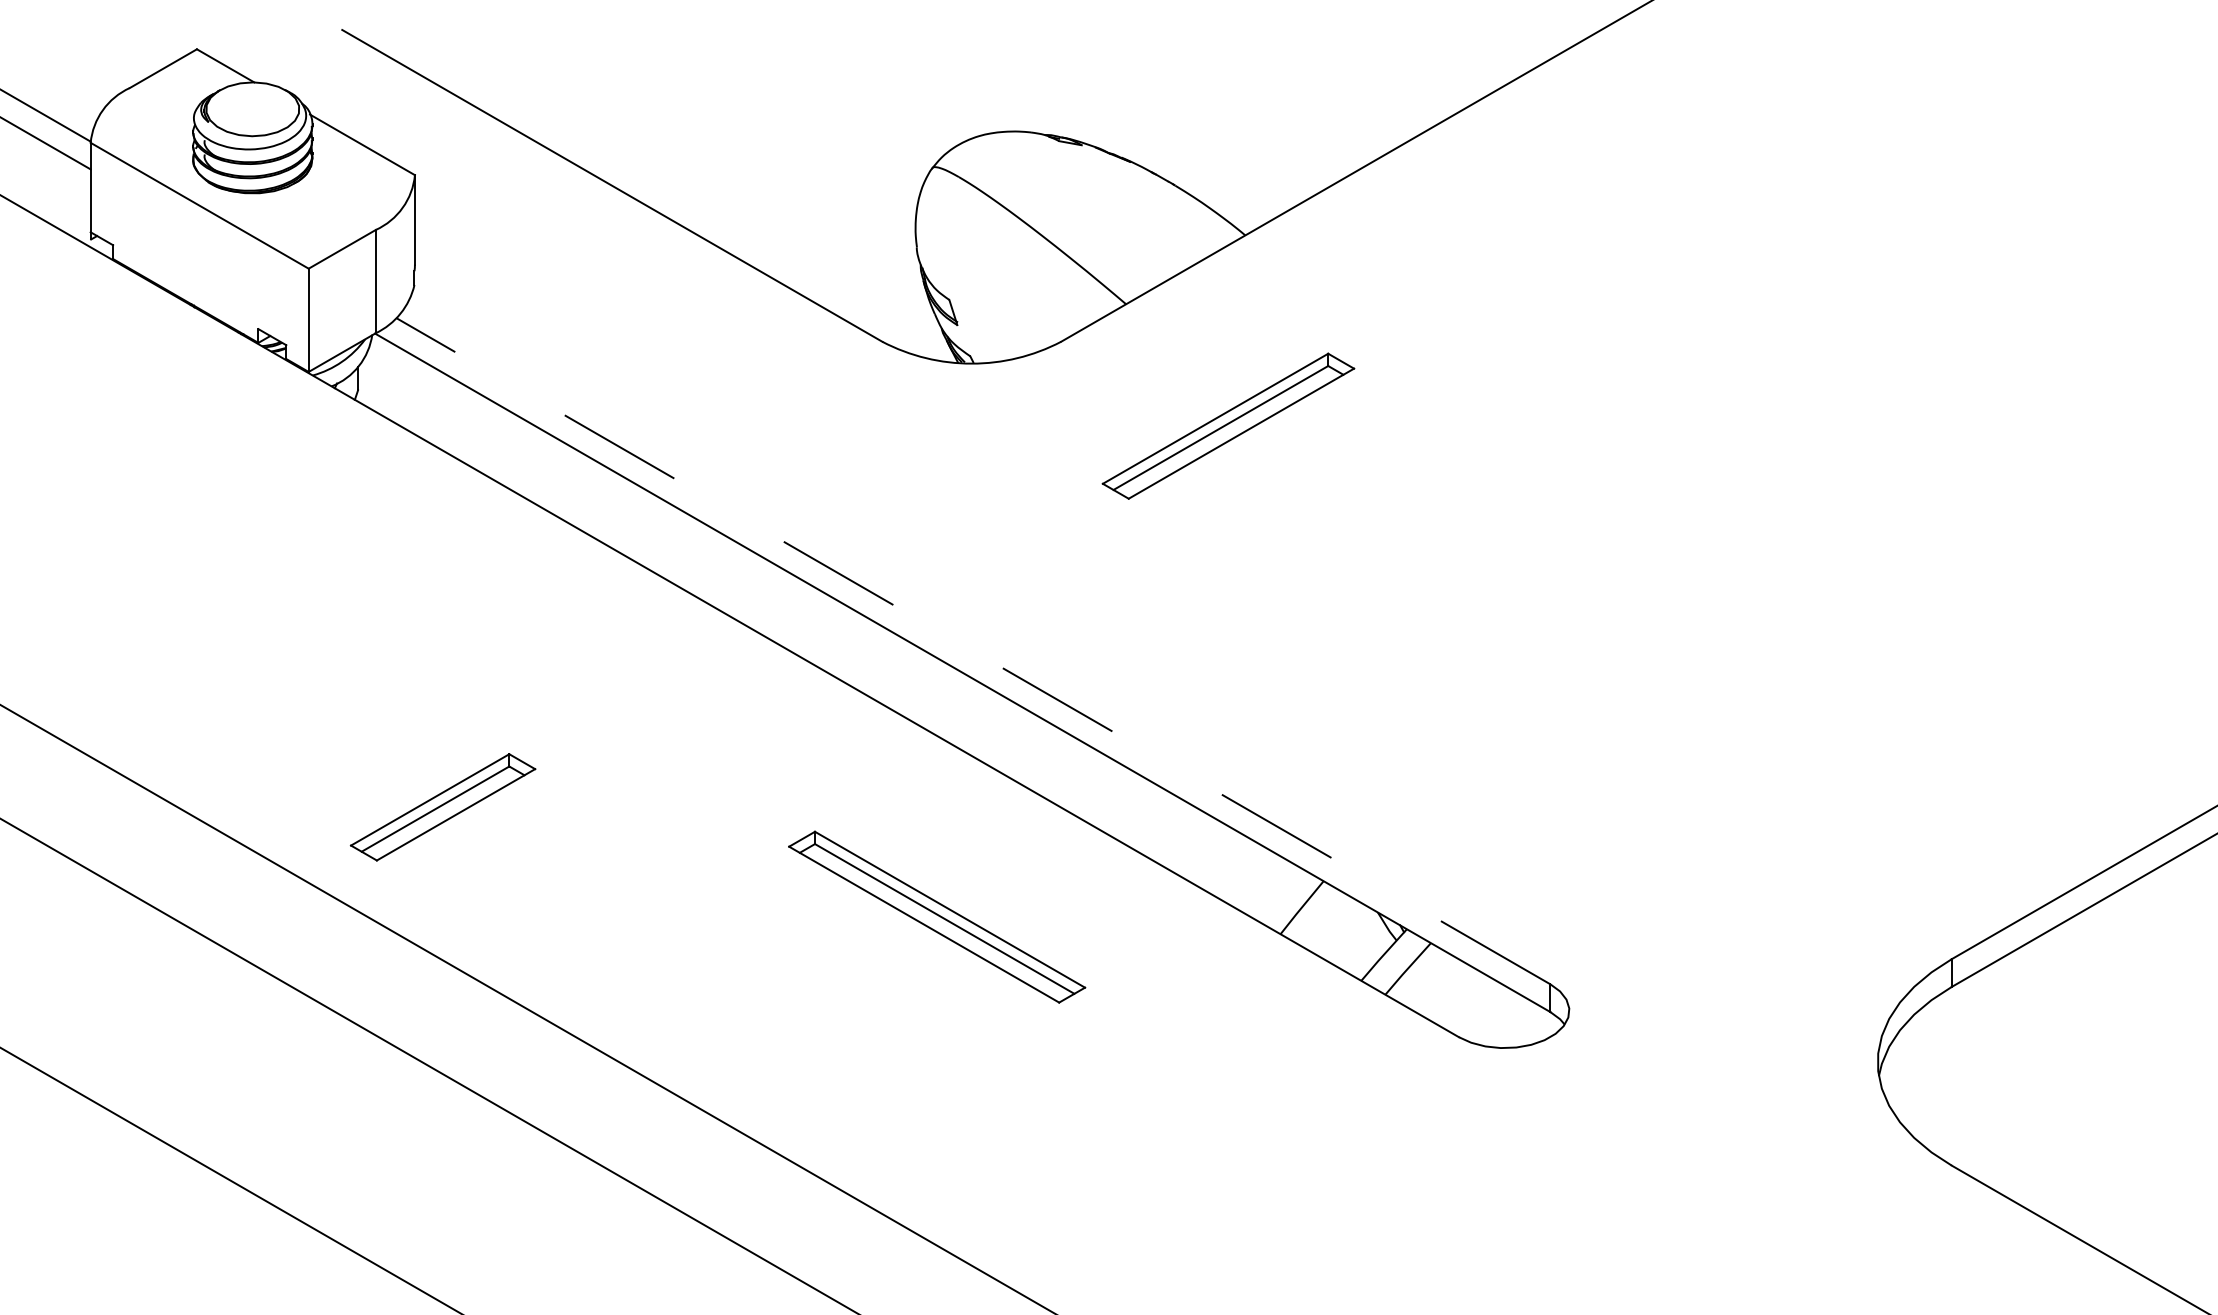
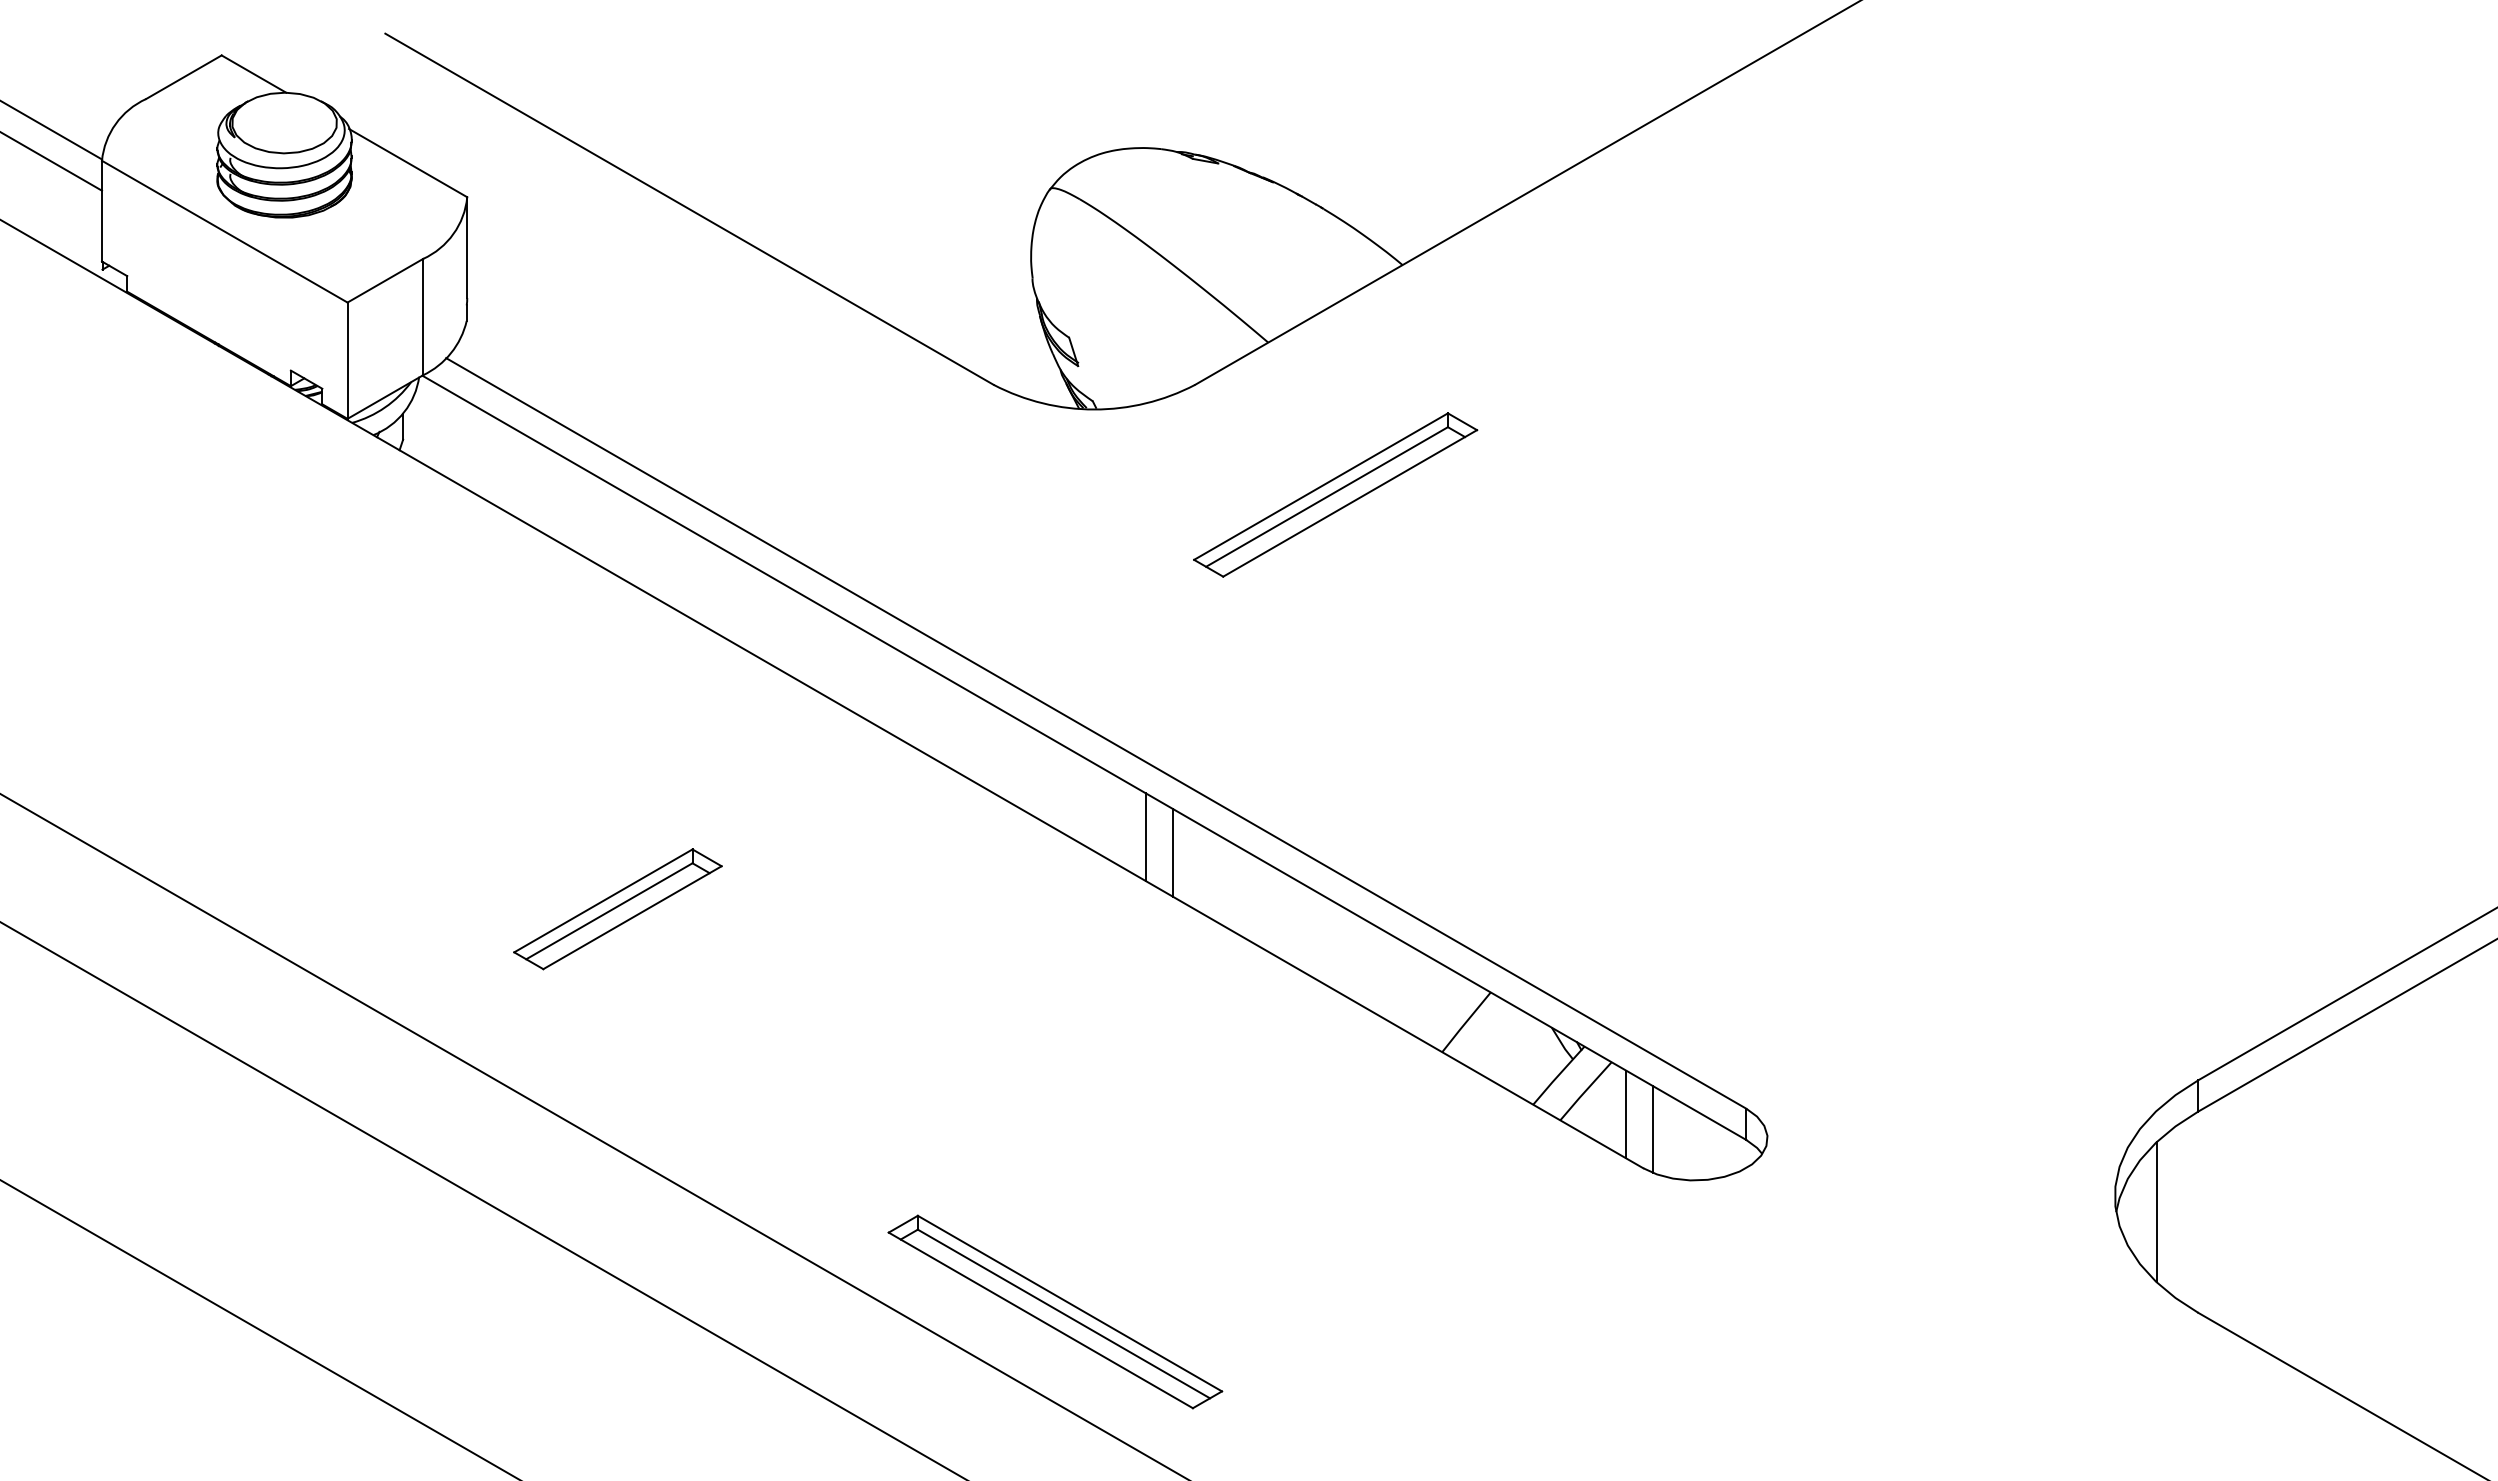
part: (1228, 425) -> (1335, 494), moved
line: (973, 651) -> (1096, 733), dashed -> solid
line: (1017, 743) -> (1145, 837), added
line: (1041, 756) -> (1172, 852), added
part: (442, 807) -> (617, 909), moved
part: (937, 916) -> (1055, 1311), moved
line: (1444, 989) -> (1626, 1114), added
line: (1468, 1002) -> (1653, 1129), added
line: (1914, 1075) -> (2156, 1211), added

